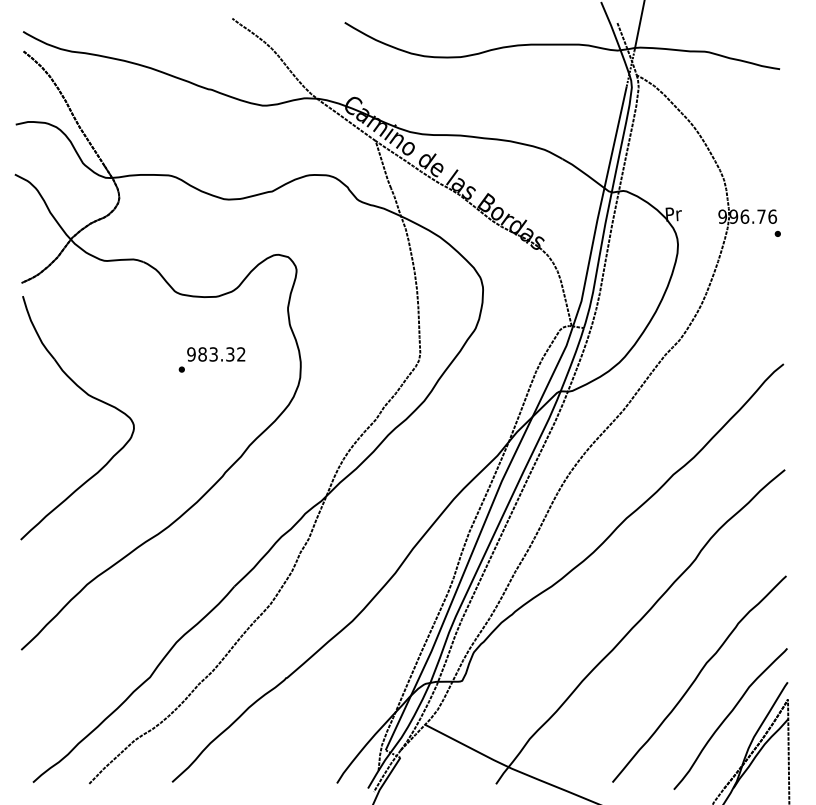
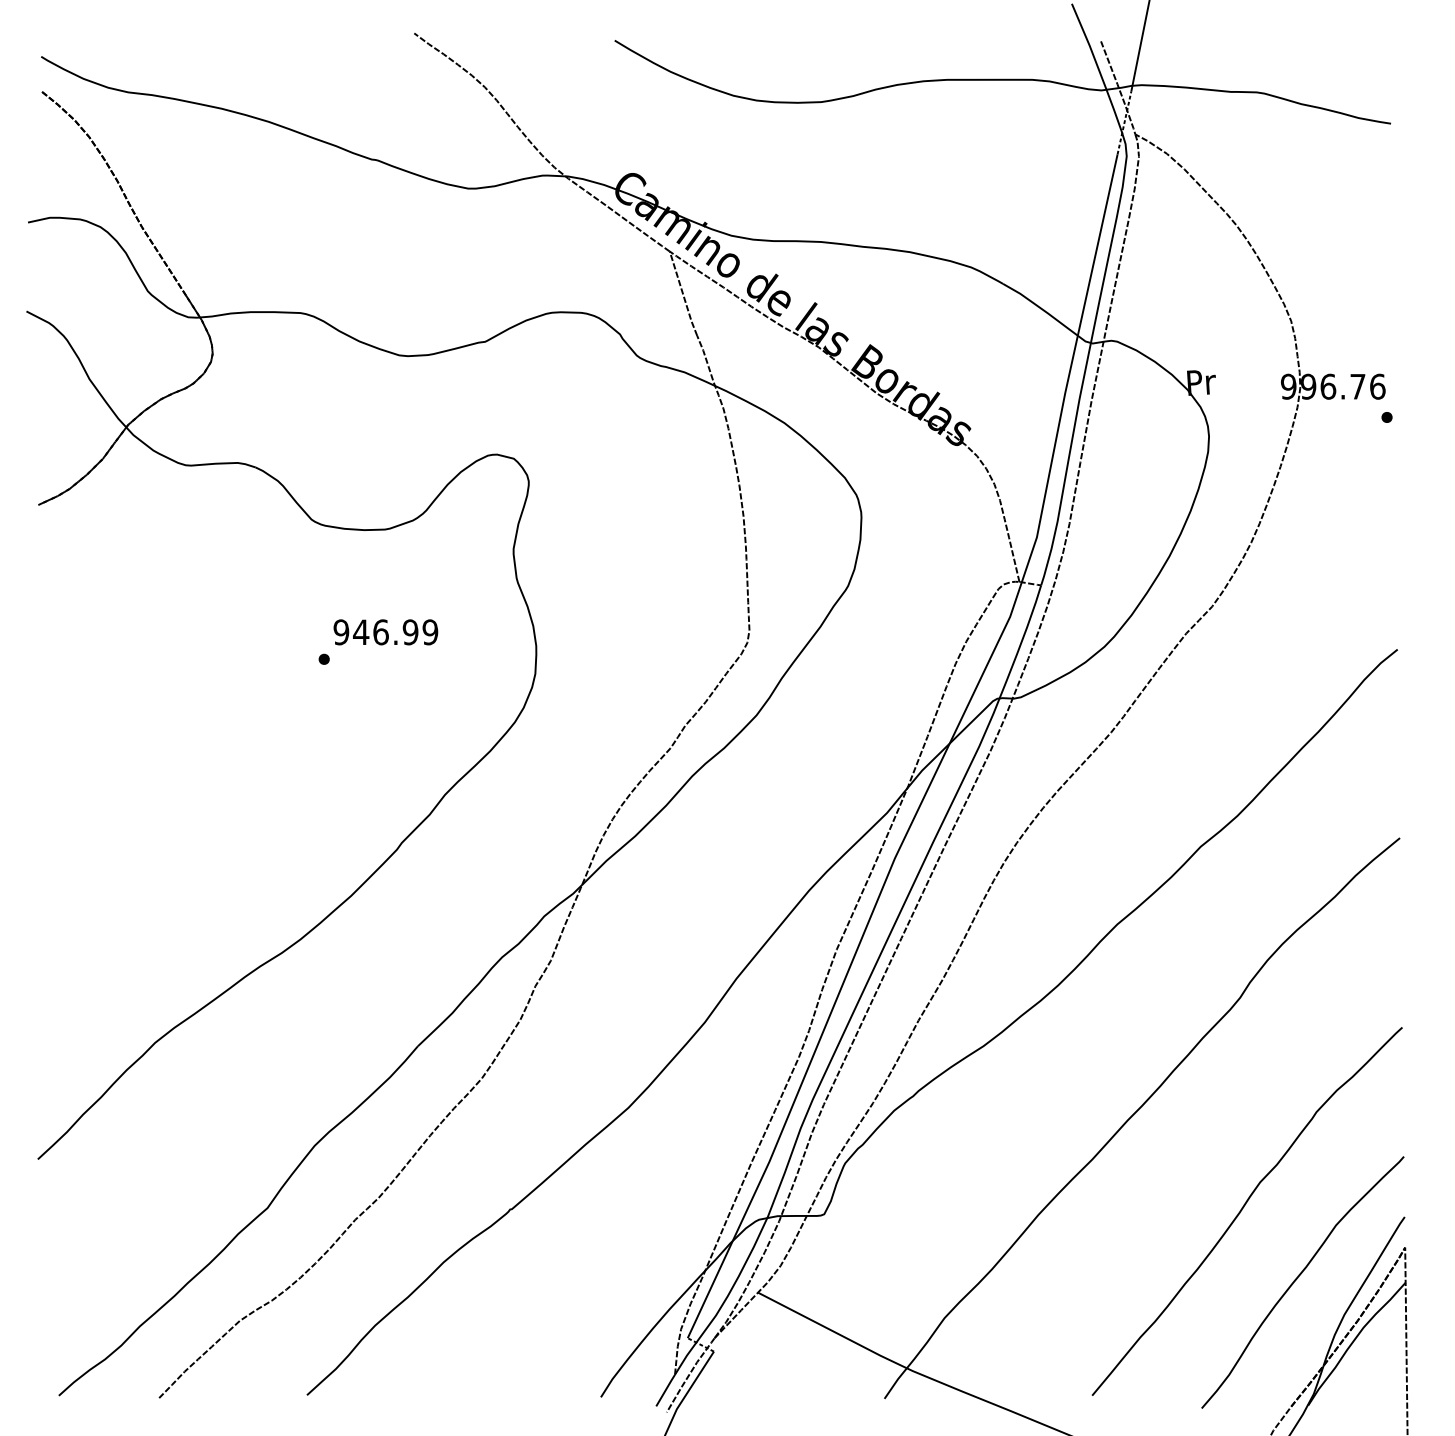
text: (221, 354) -> (394, 632), 983.32 -> 946.99
part: (90, 397) -> (161, 709), removed

